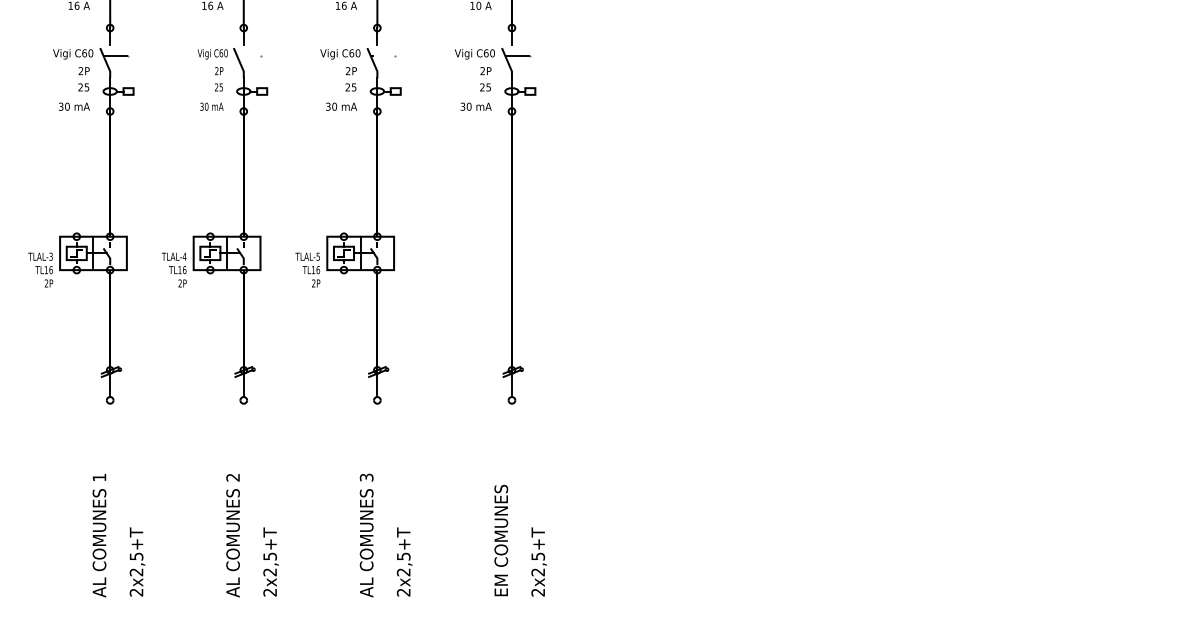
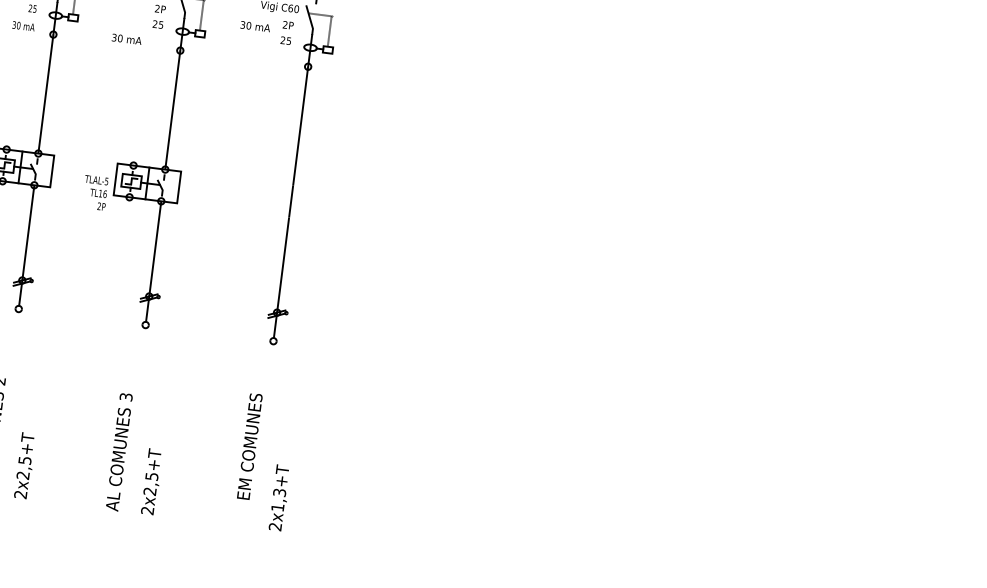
text: (341, 106) -> (126, 39), moved
text: (475, 106) -> (254, 26), moved
text: (501, 540) -> (250, 446), moved
text: (537, 564) -> (278, 500), 2x2,5+T -> 2x1,3+T

